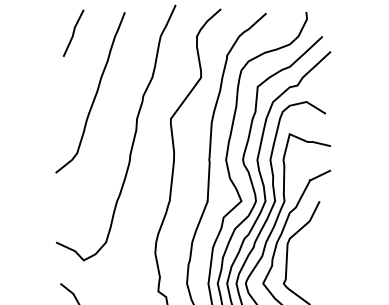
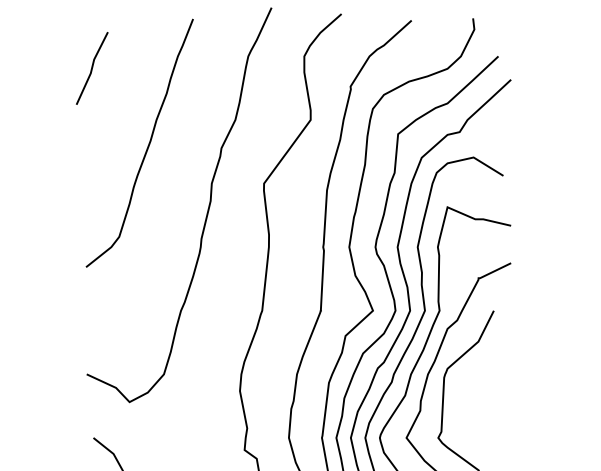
line: (73, 32) -> (92, 67), moved

